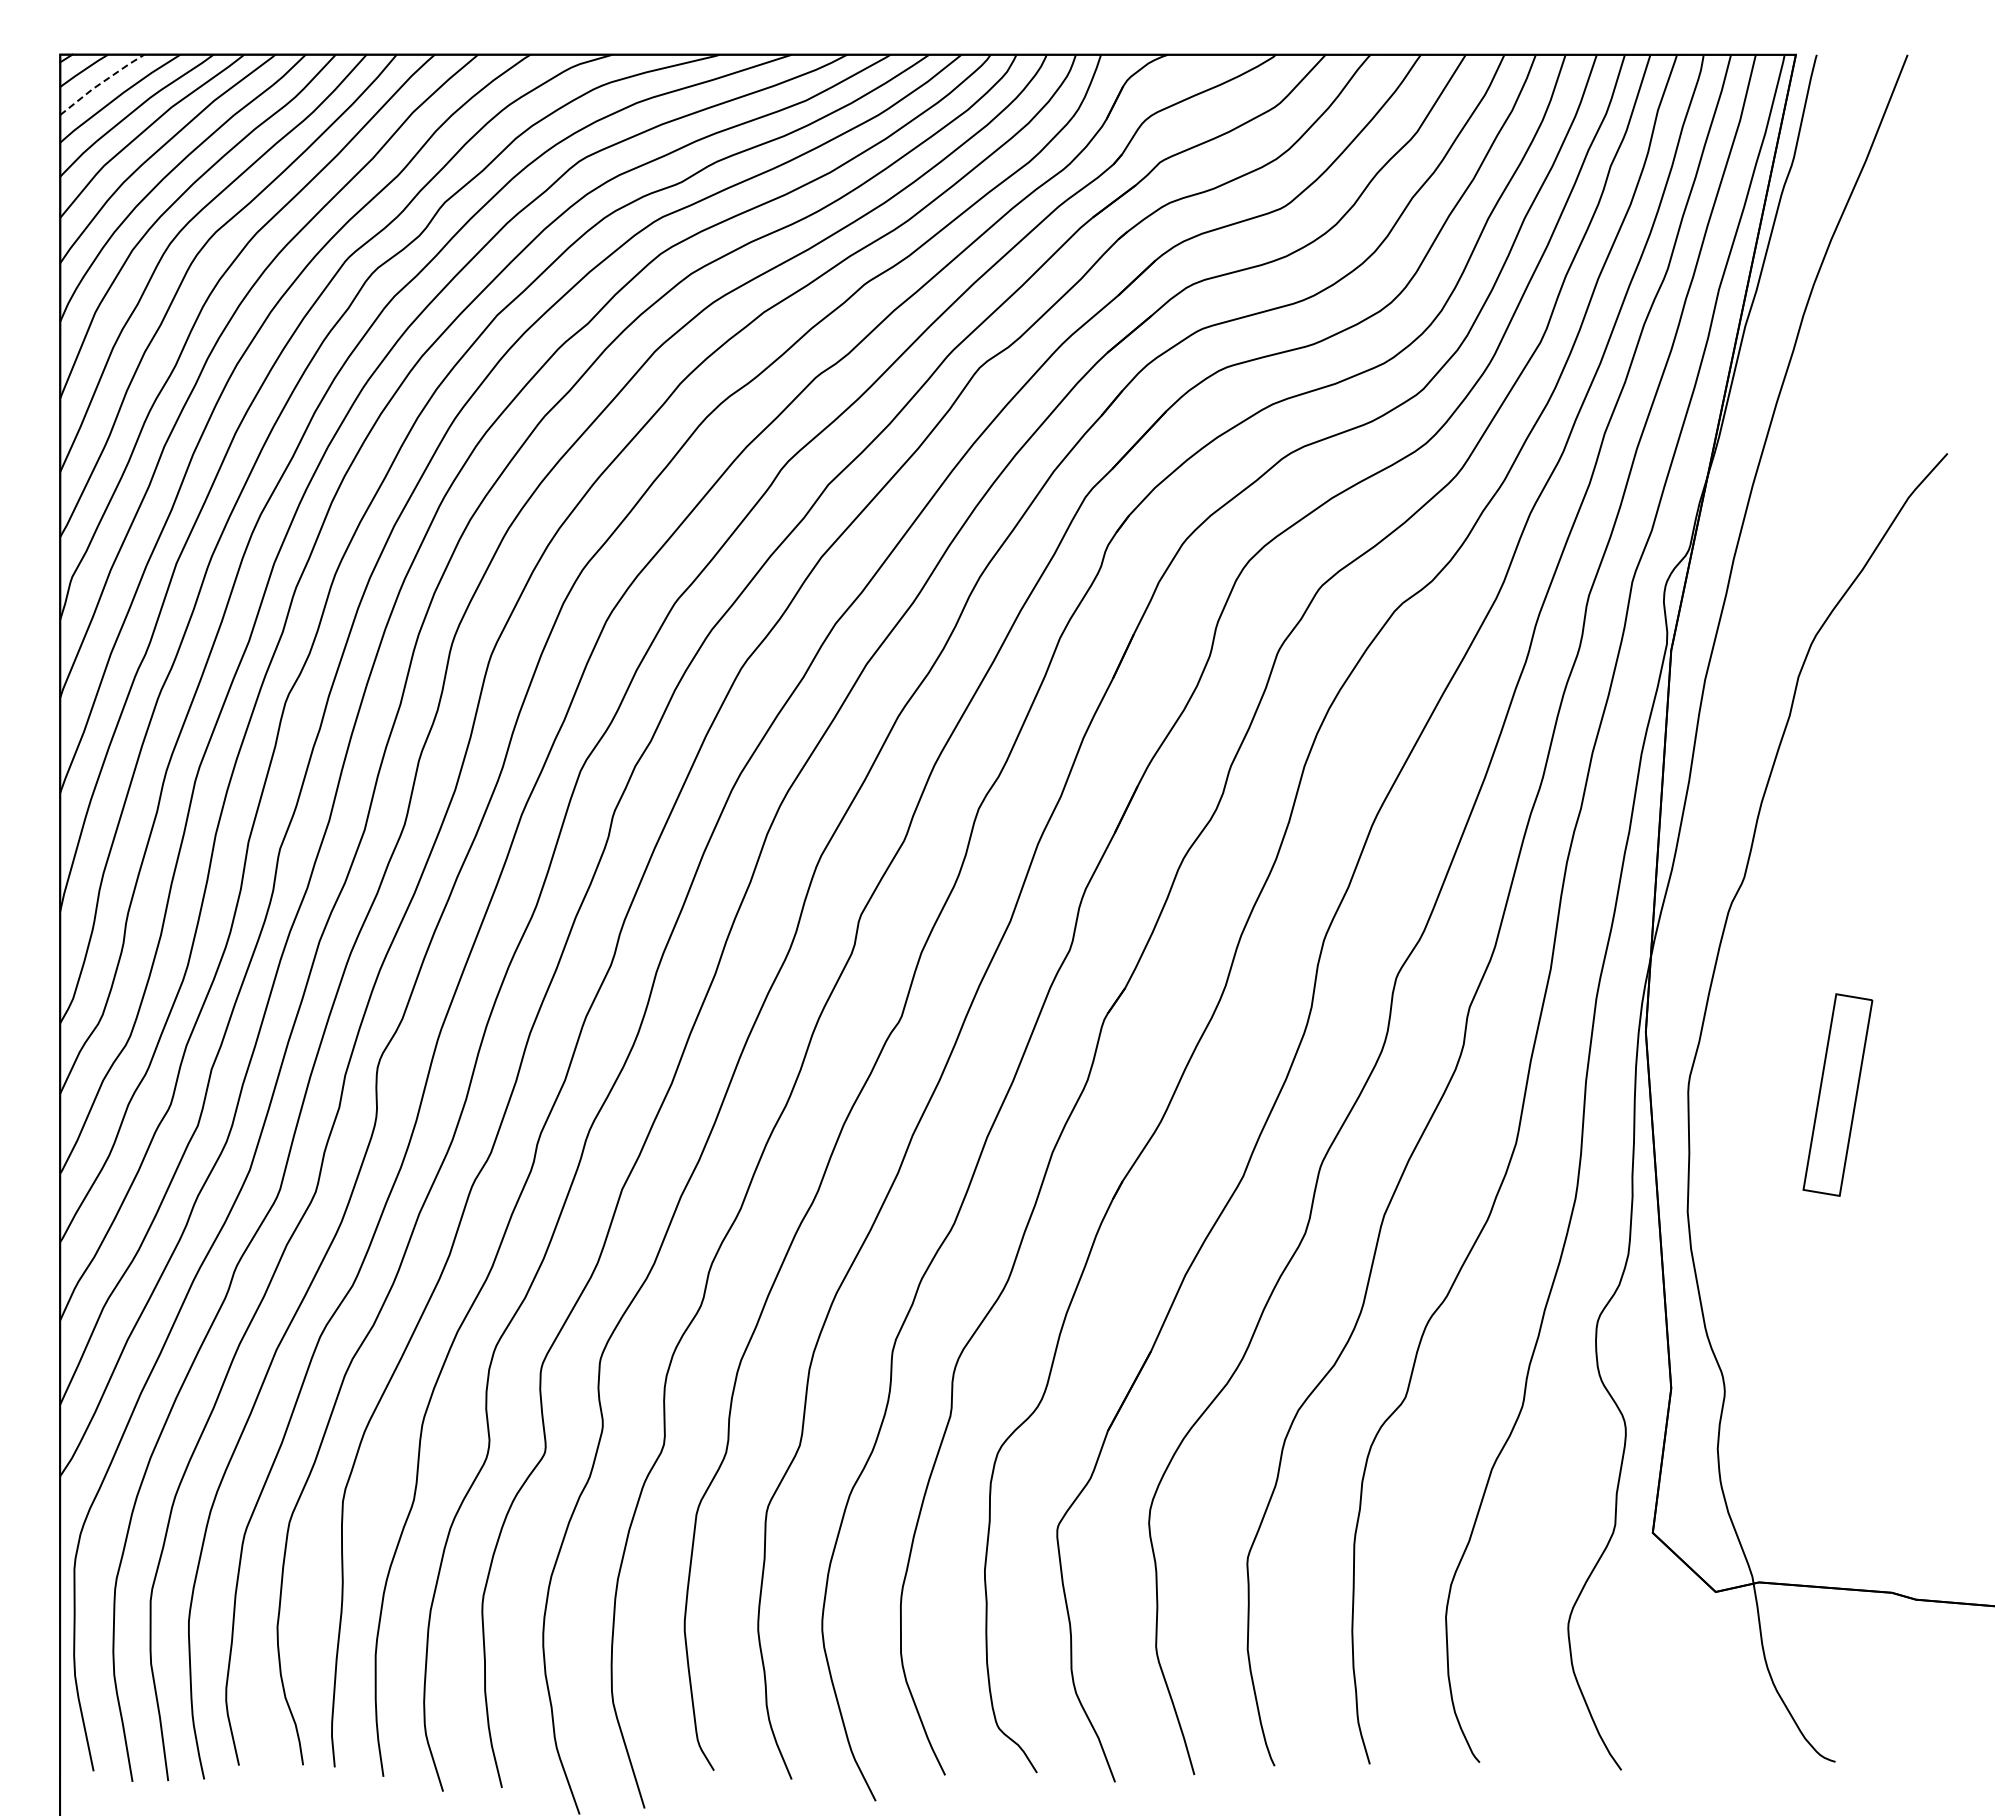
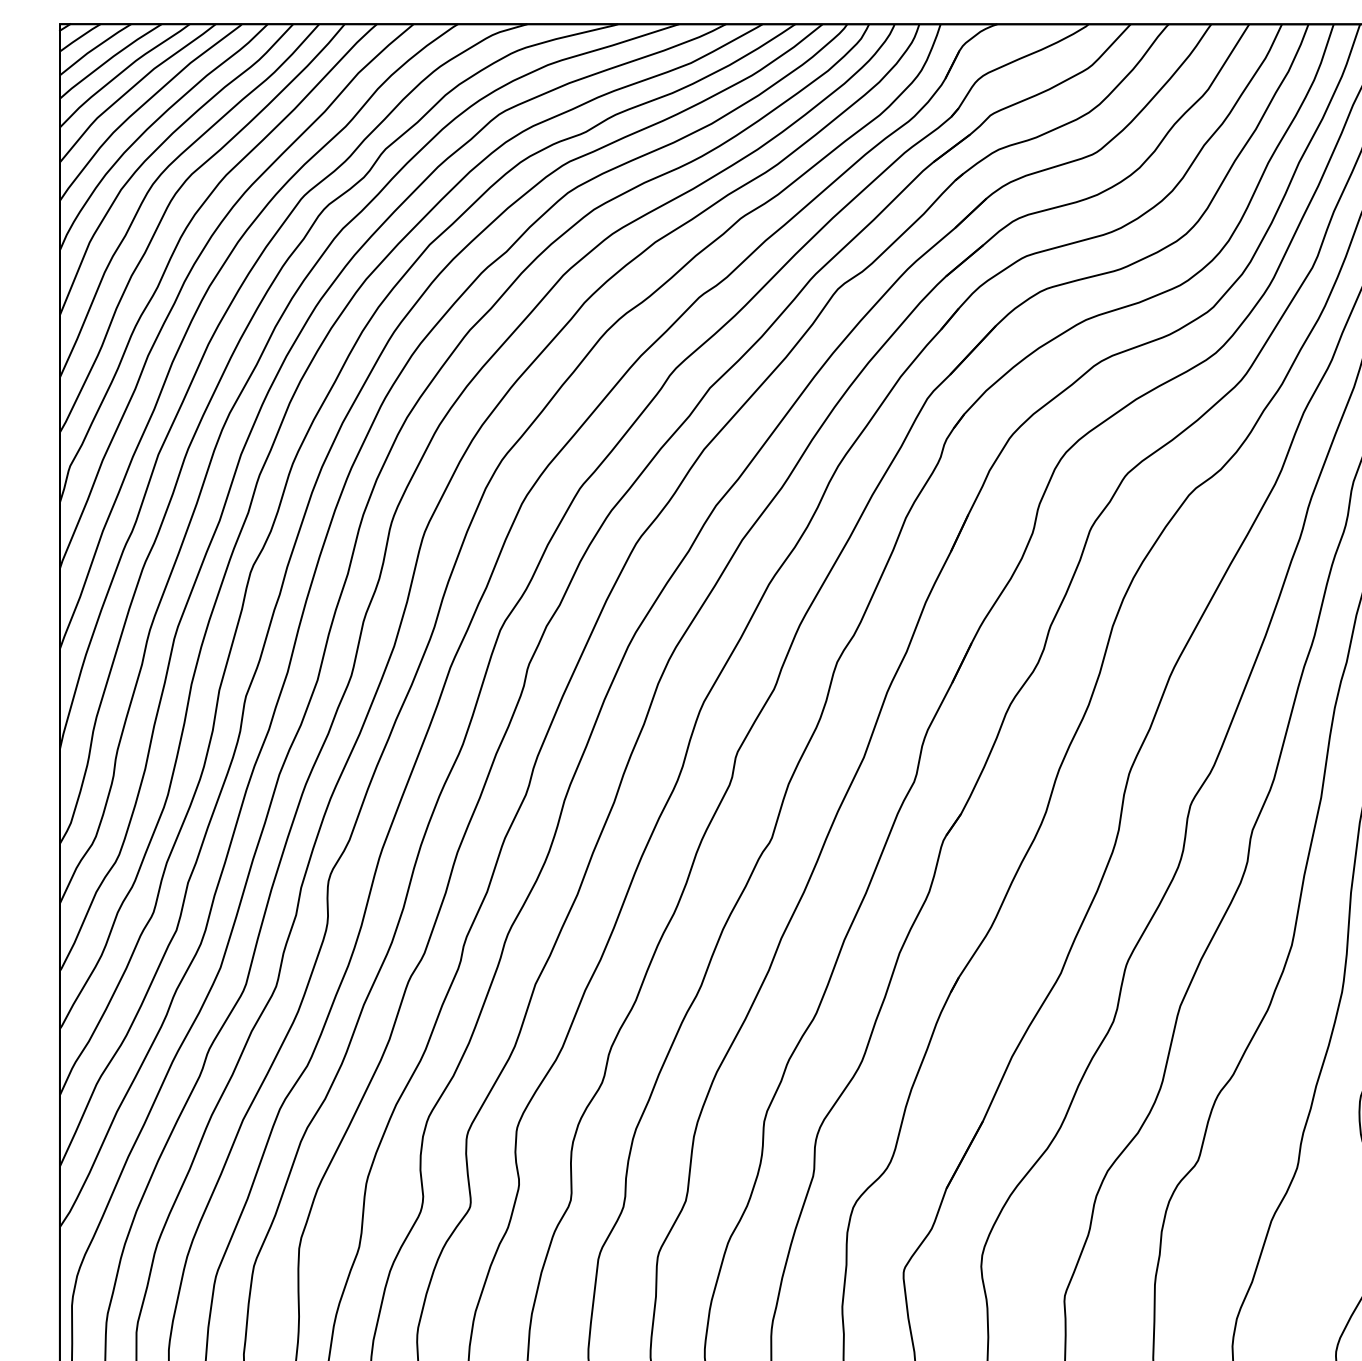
line: (101, 83) -> (94, 48), dashed -> solid

